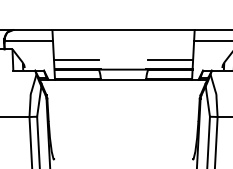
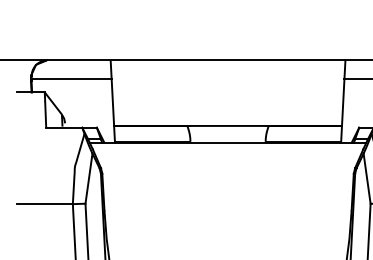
line: (75, 59) -> (148, 109), removed
line: (170, 59) -> (305, 109), removed

